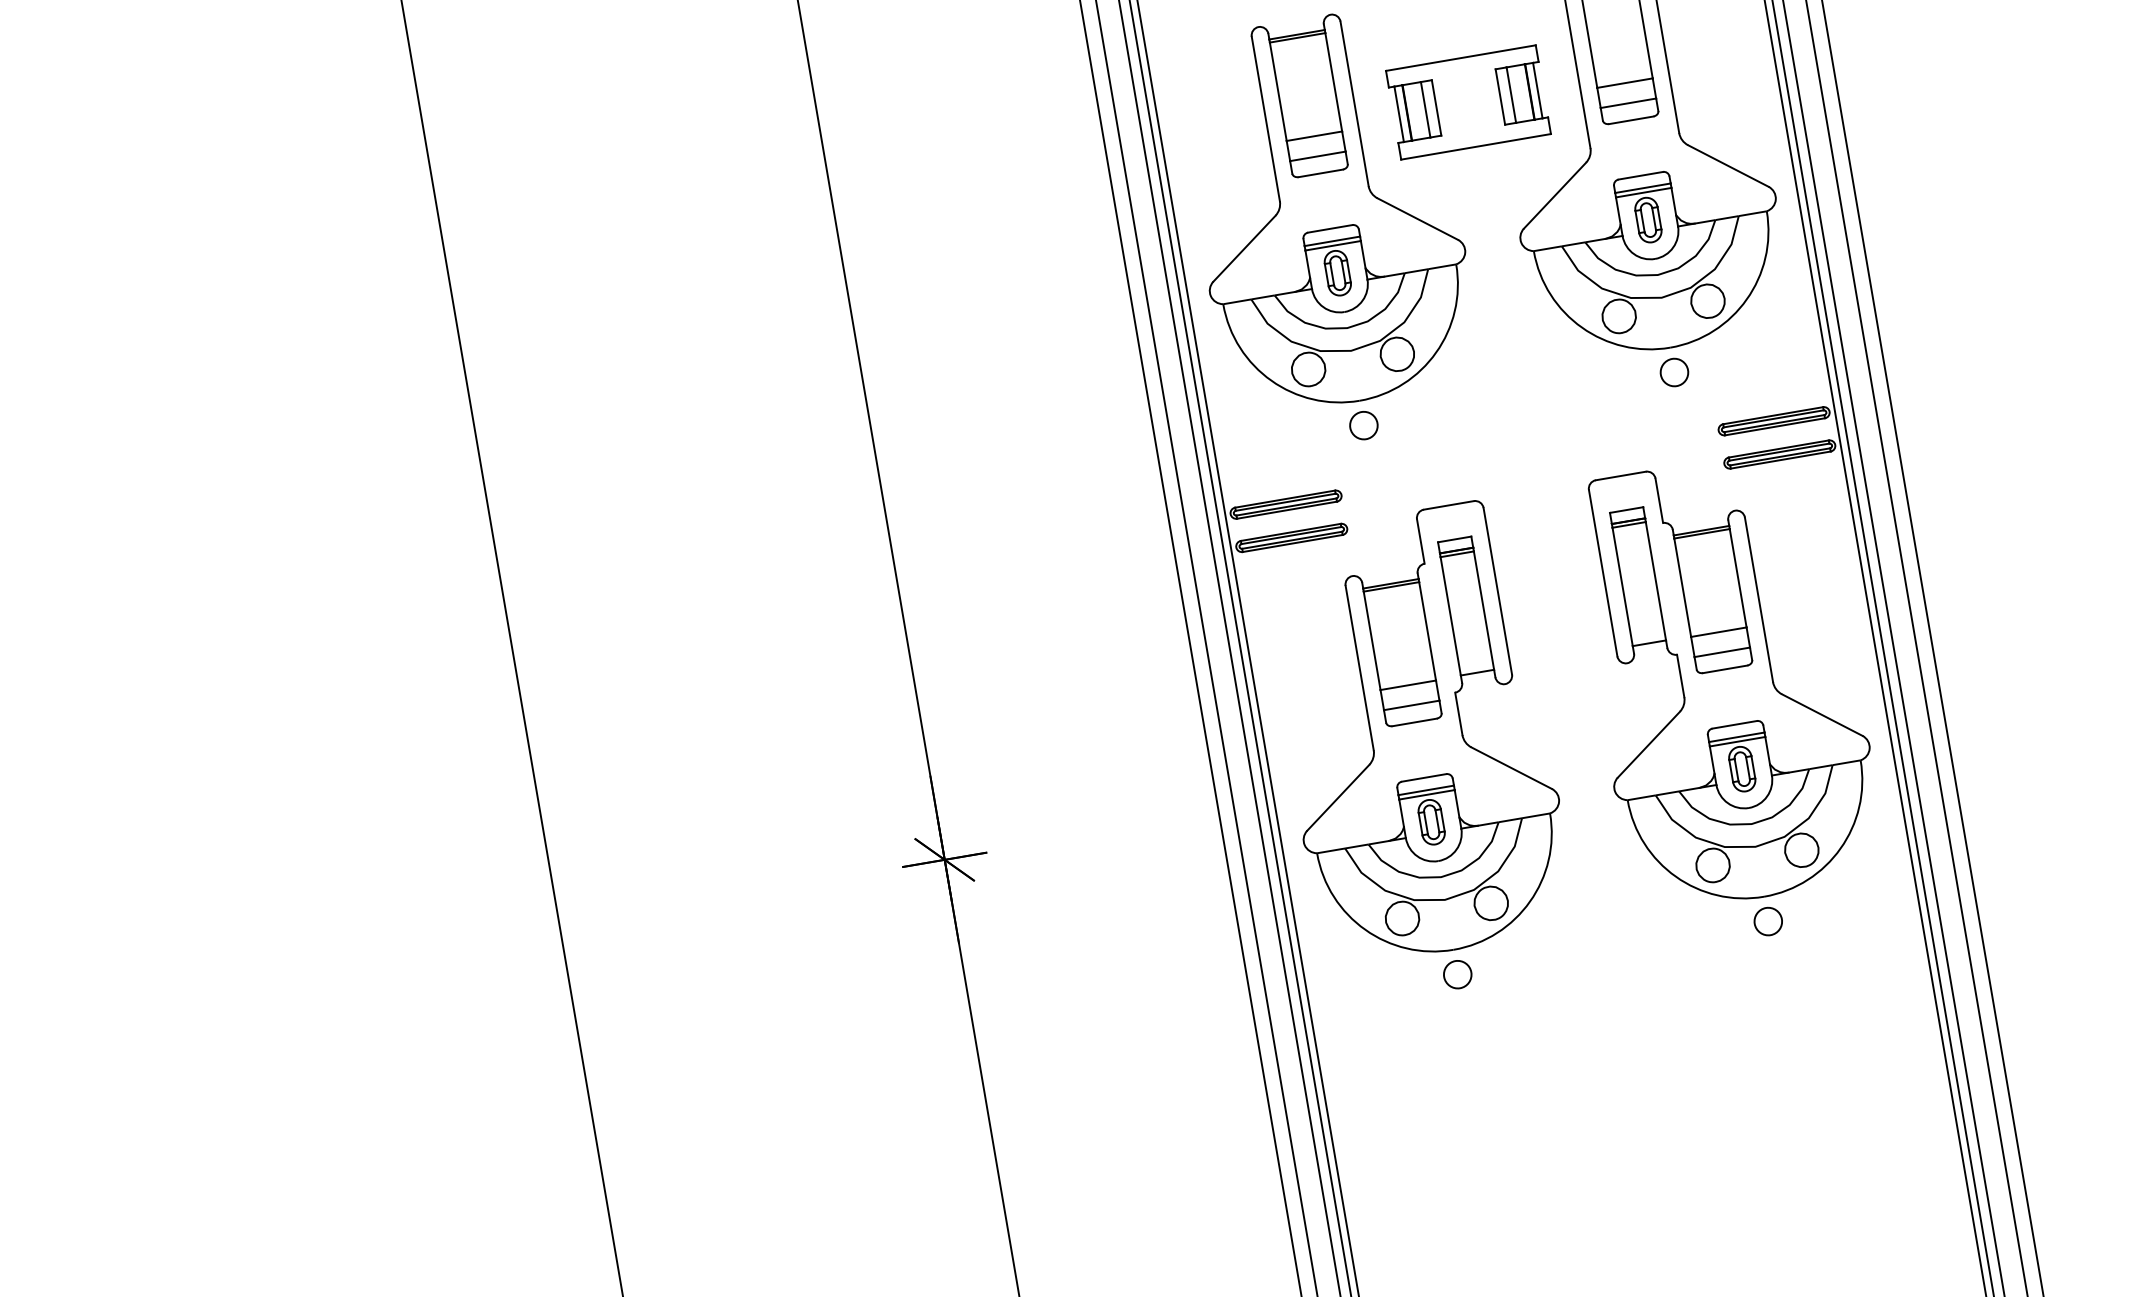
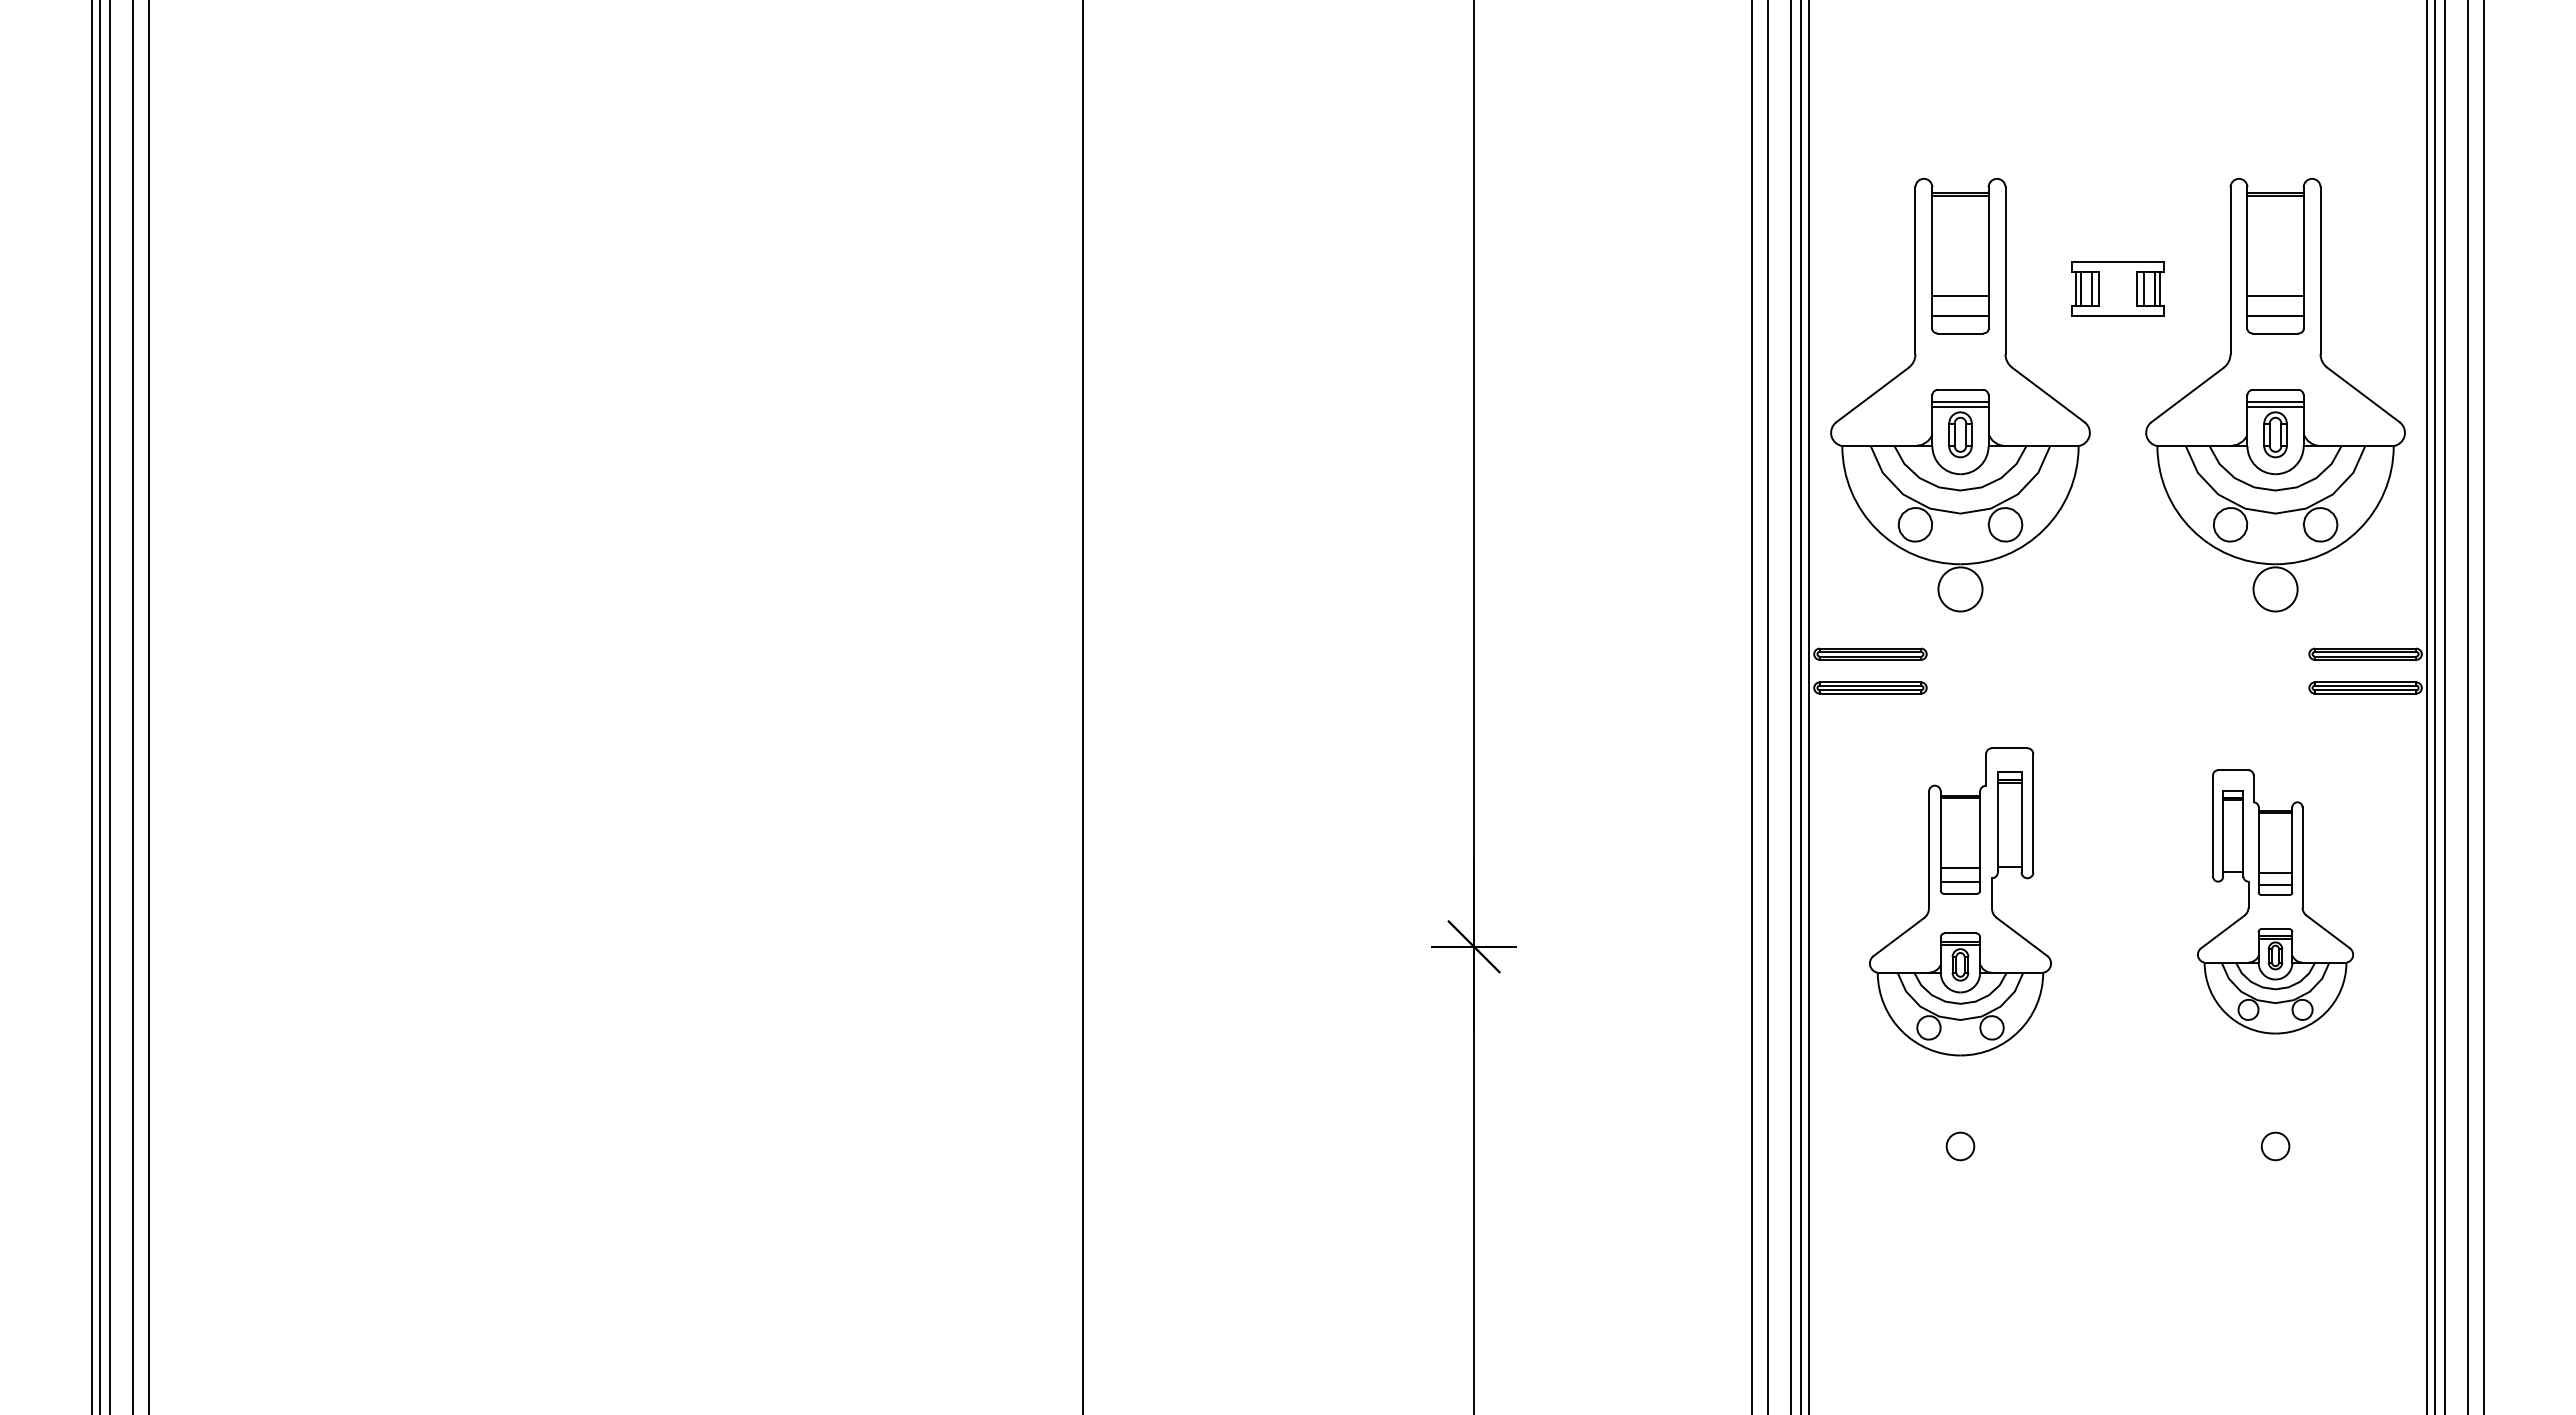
part: (1467, 102) -> (2117, 288), size x0.6
circle: (1674, 372) -> (2275, 589), size x1.6
circle: (1363, 425) -> (1960, 589), size x1.6
part: (1726, 680) -> (2275, 901), size x0.6
part: (1416, 733) -> (1960, 901), size x0.7

